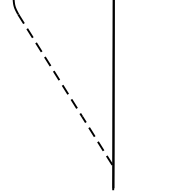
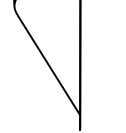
line: (66, 91) -> (49, 65), dashed -> solid

